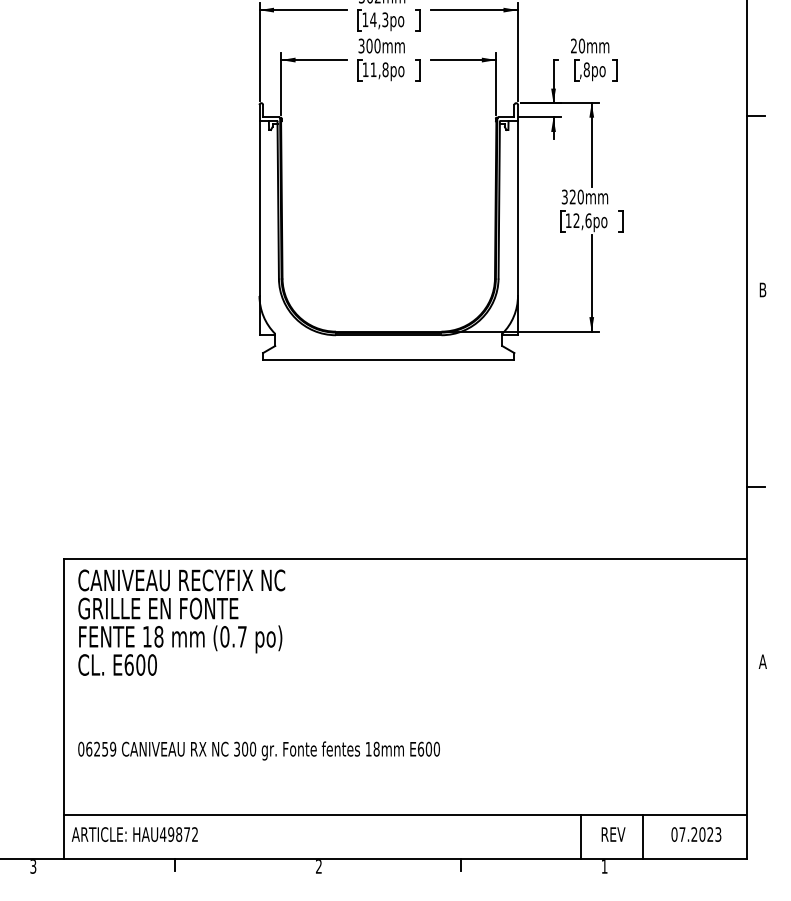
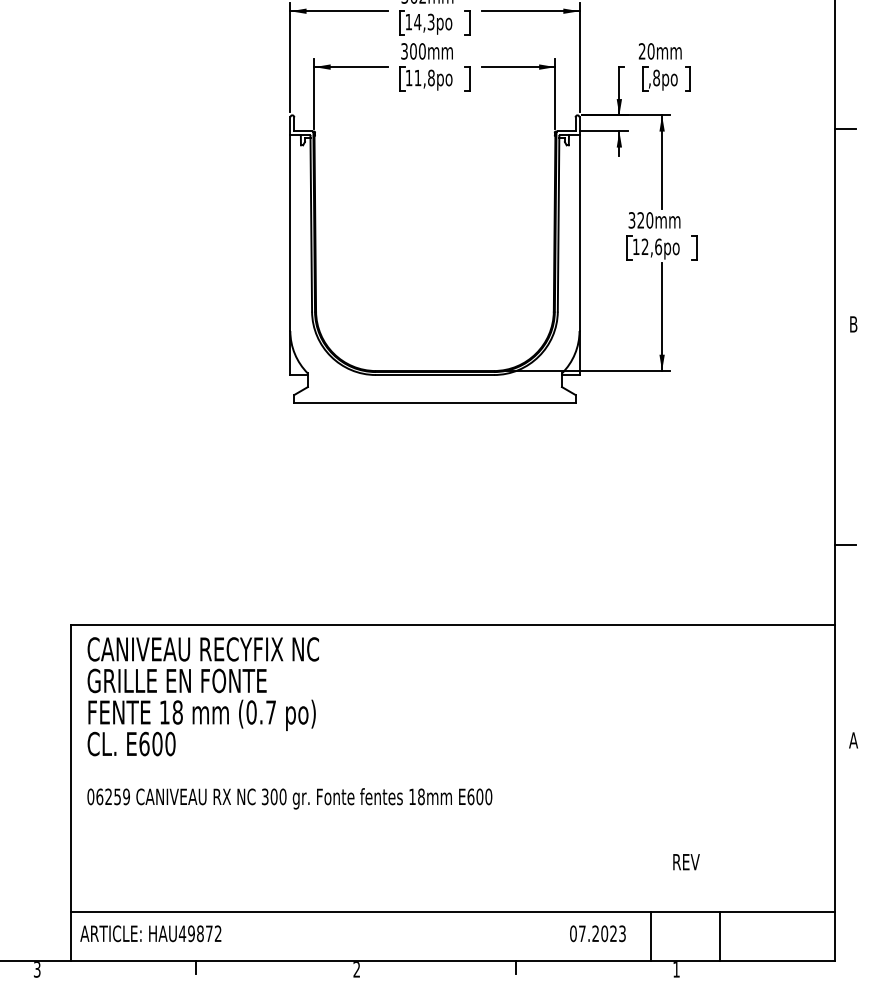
text: (258, 750) -> (289, 798), moved
text: (613, 834) -> (686, 862), moved
text: (696, 834) -> (598, 933), moved

